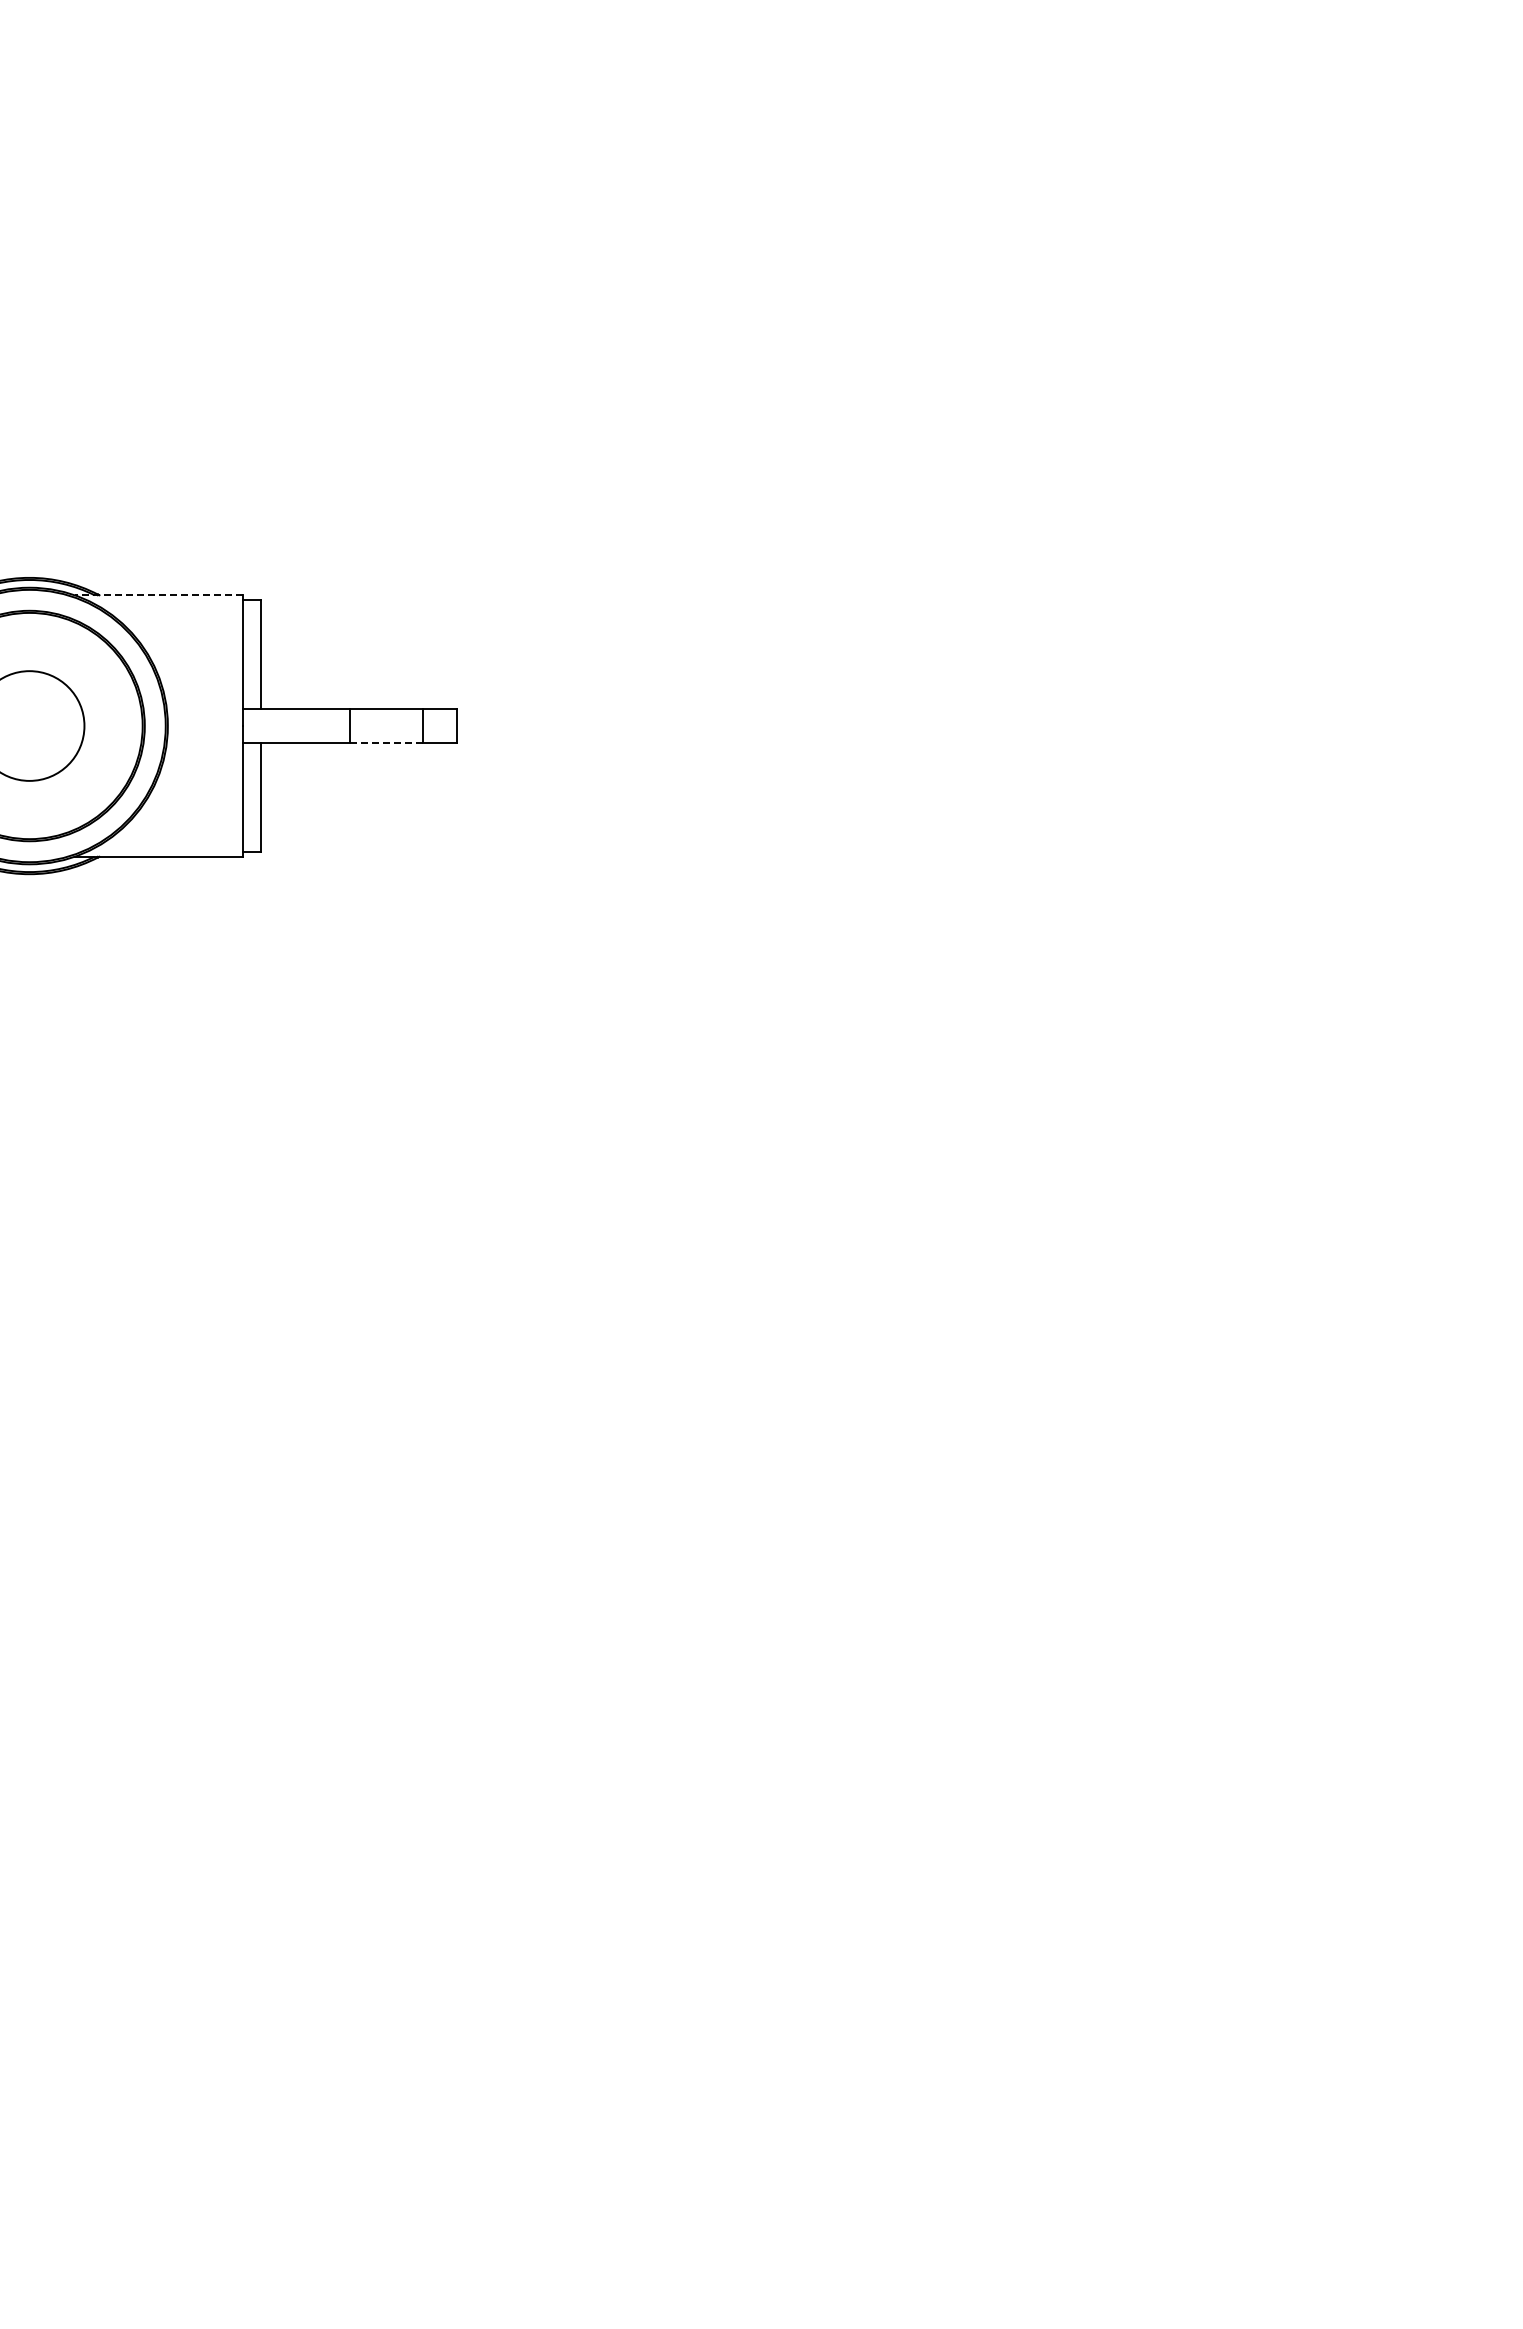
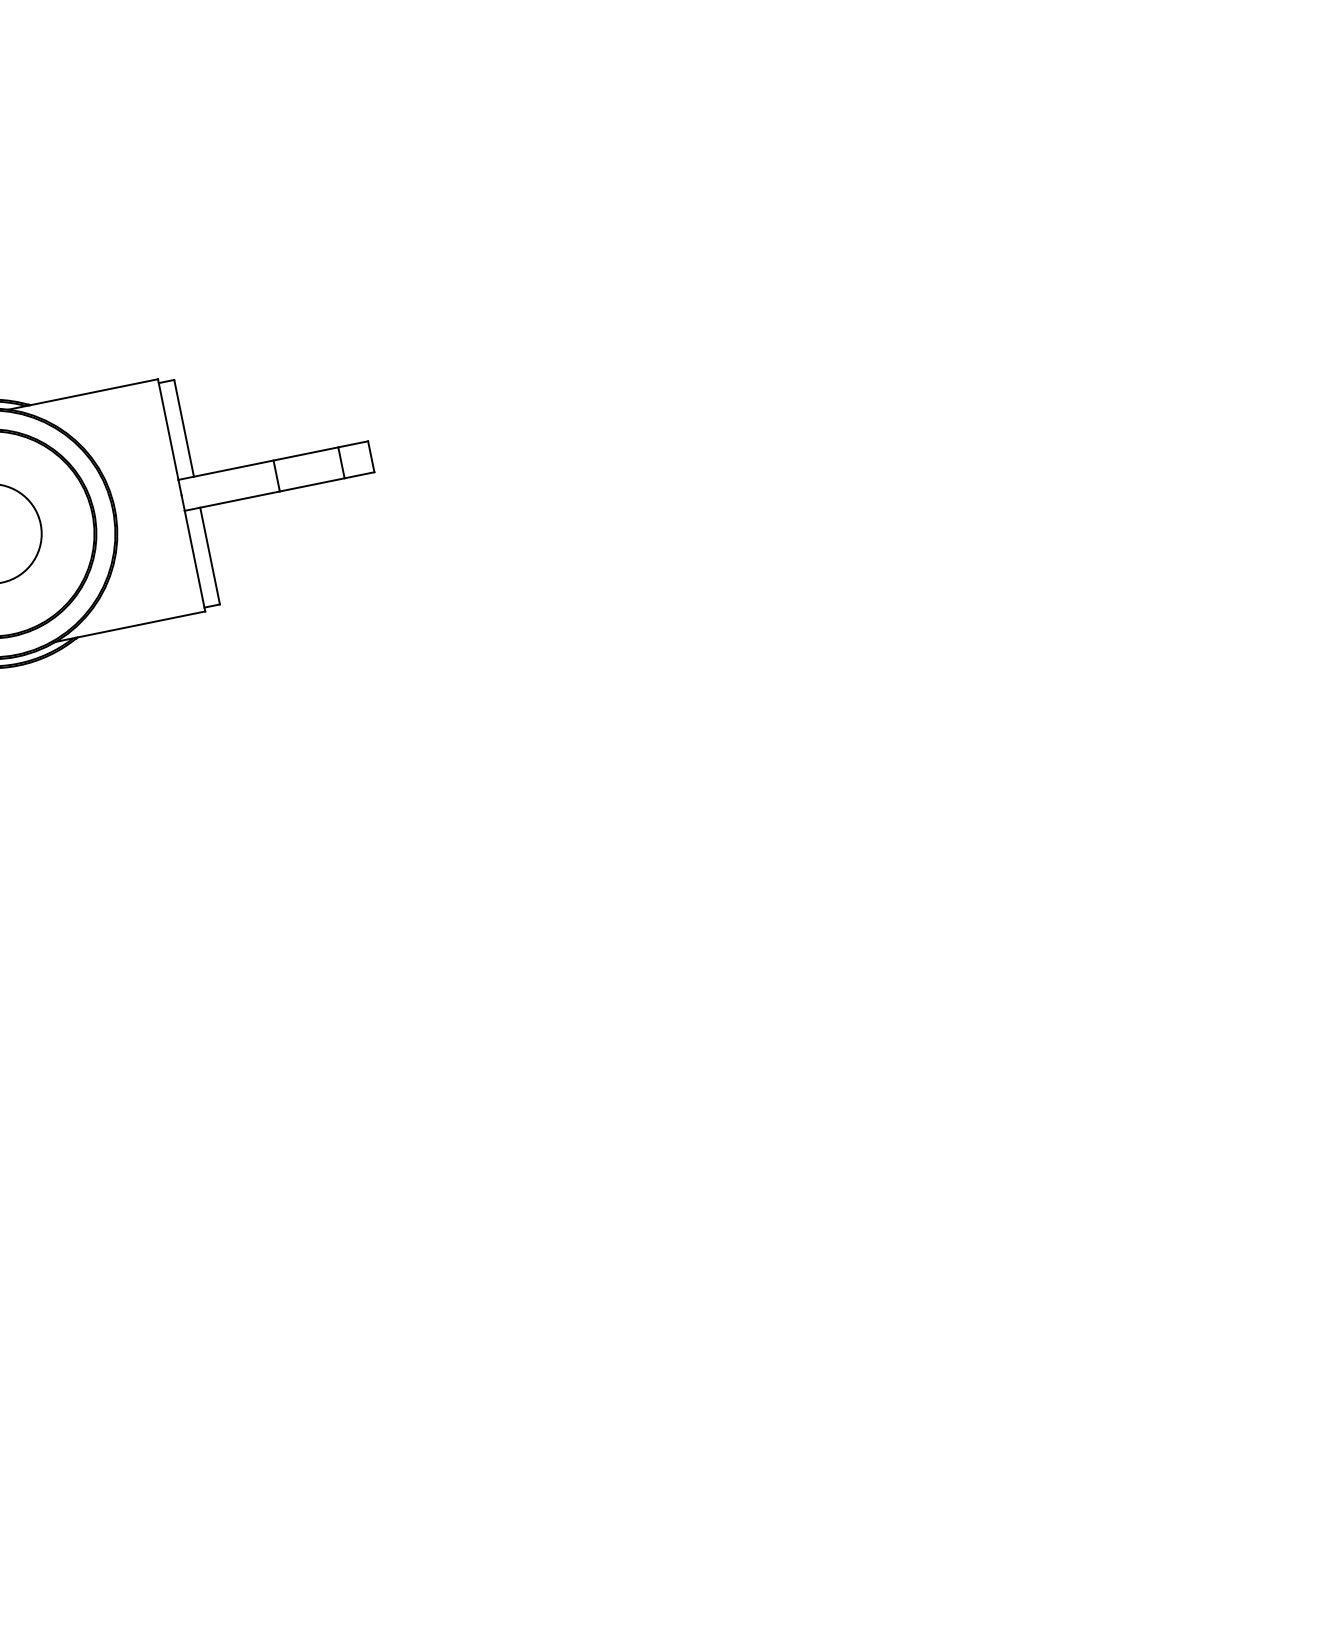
line: (158, 595) -> (82, 394), dashed -> solid
line: (387, 743) -> (312, 484), dashed -> solid

